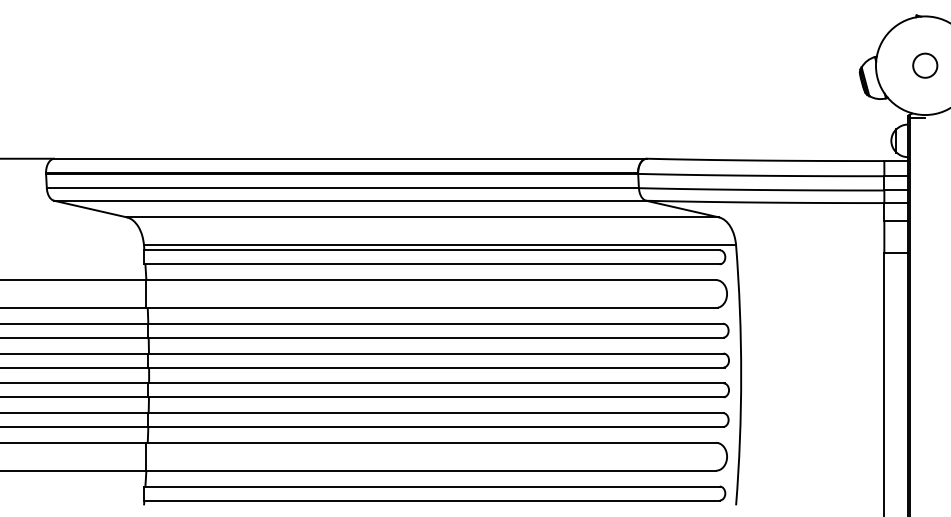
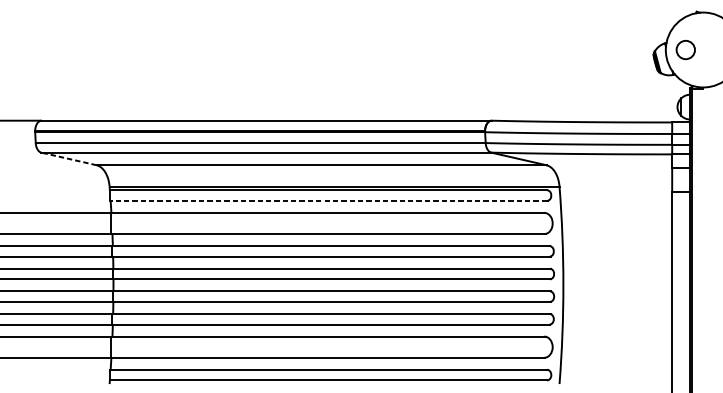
circle: (925, 65) -> (685, 49), moved
line: (90, 208) -> (68, 158), solid -> dashed
line: (432, 264) -> (328, 201), solid -> dashed

